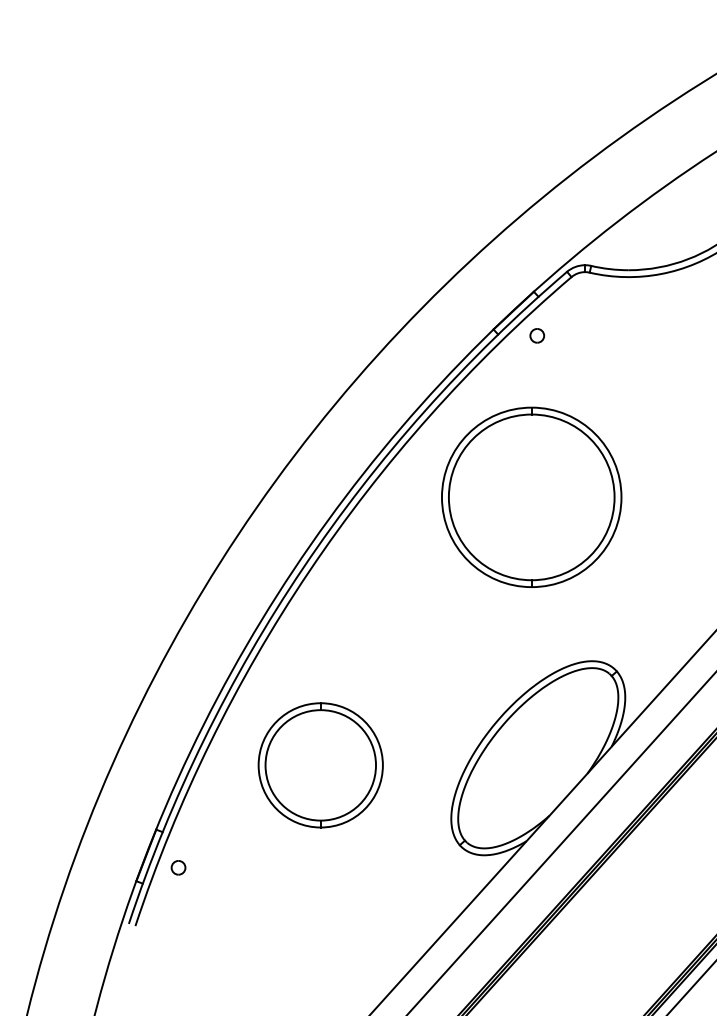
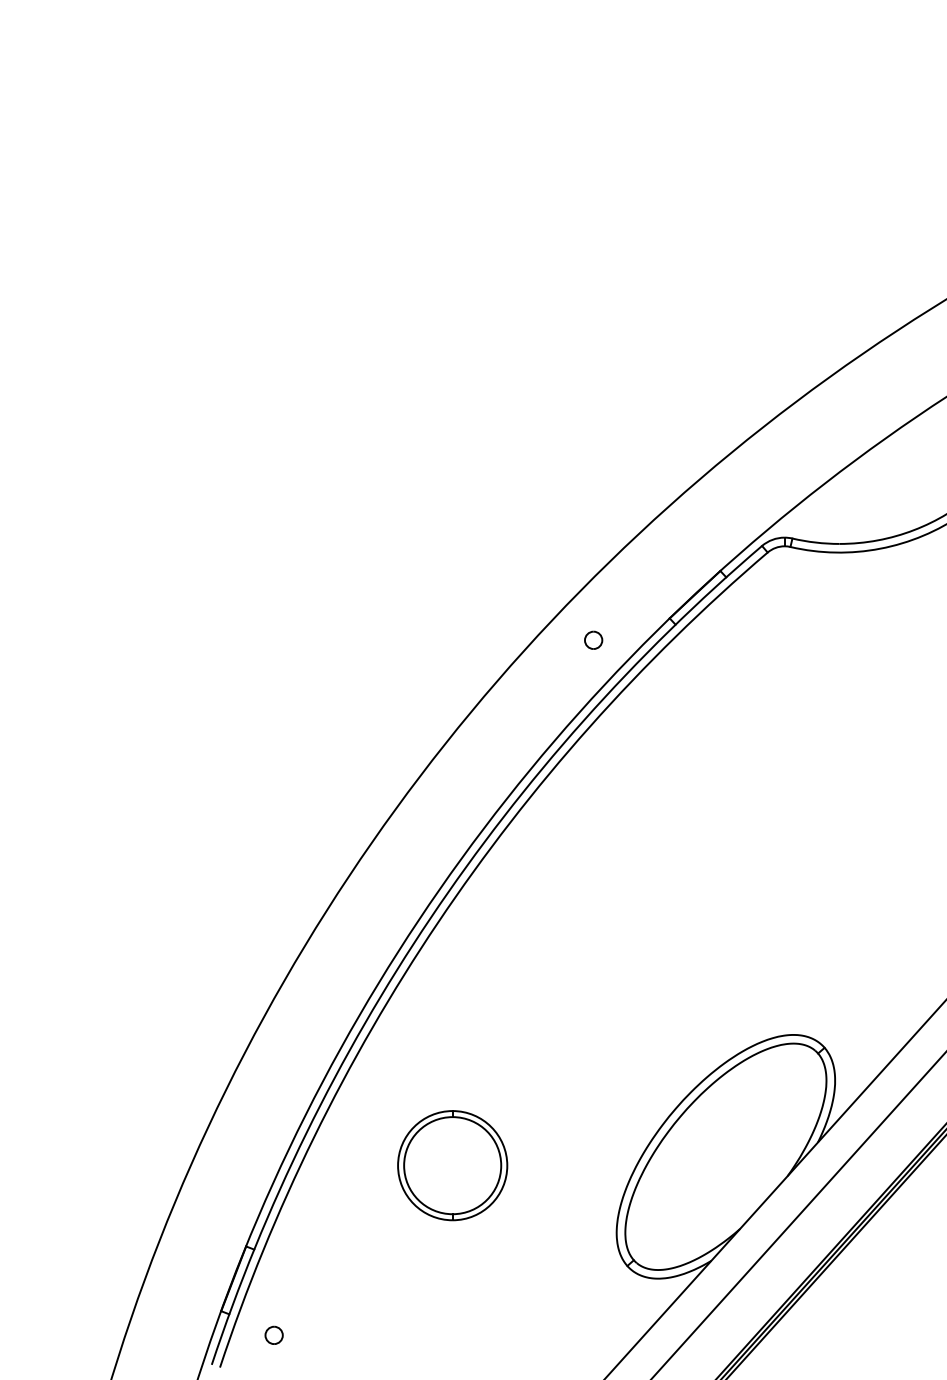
part: (537, 335) -> (593, 639), moved
part: (531, 496) -> (717, 828), removed
part: (320, 765) -> (452, 1165), size x0.7
part: (178, 867) -> (273, 1334), moved

